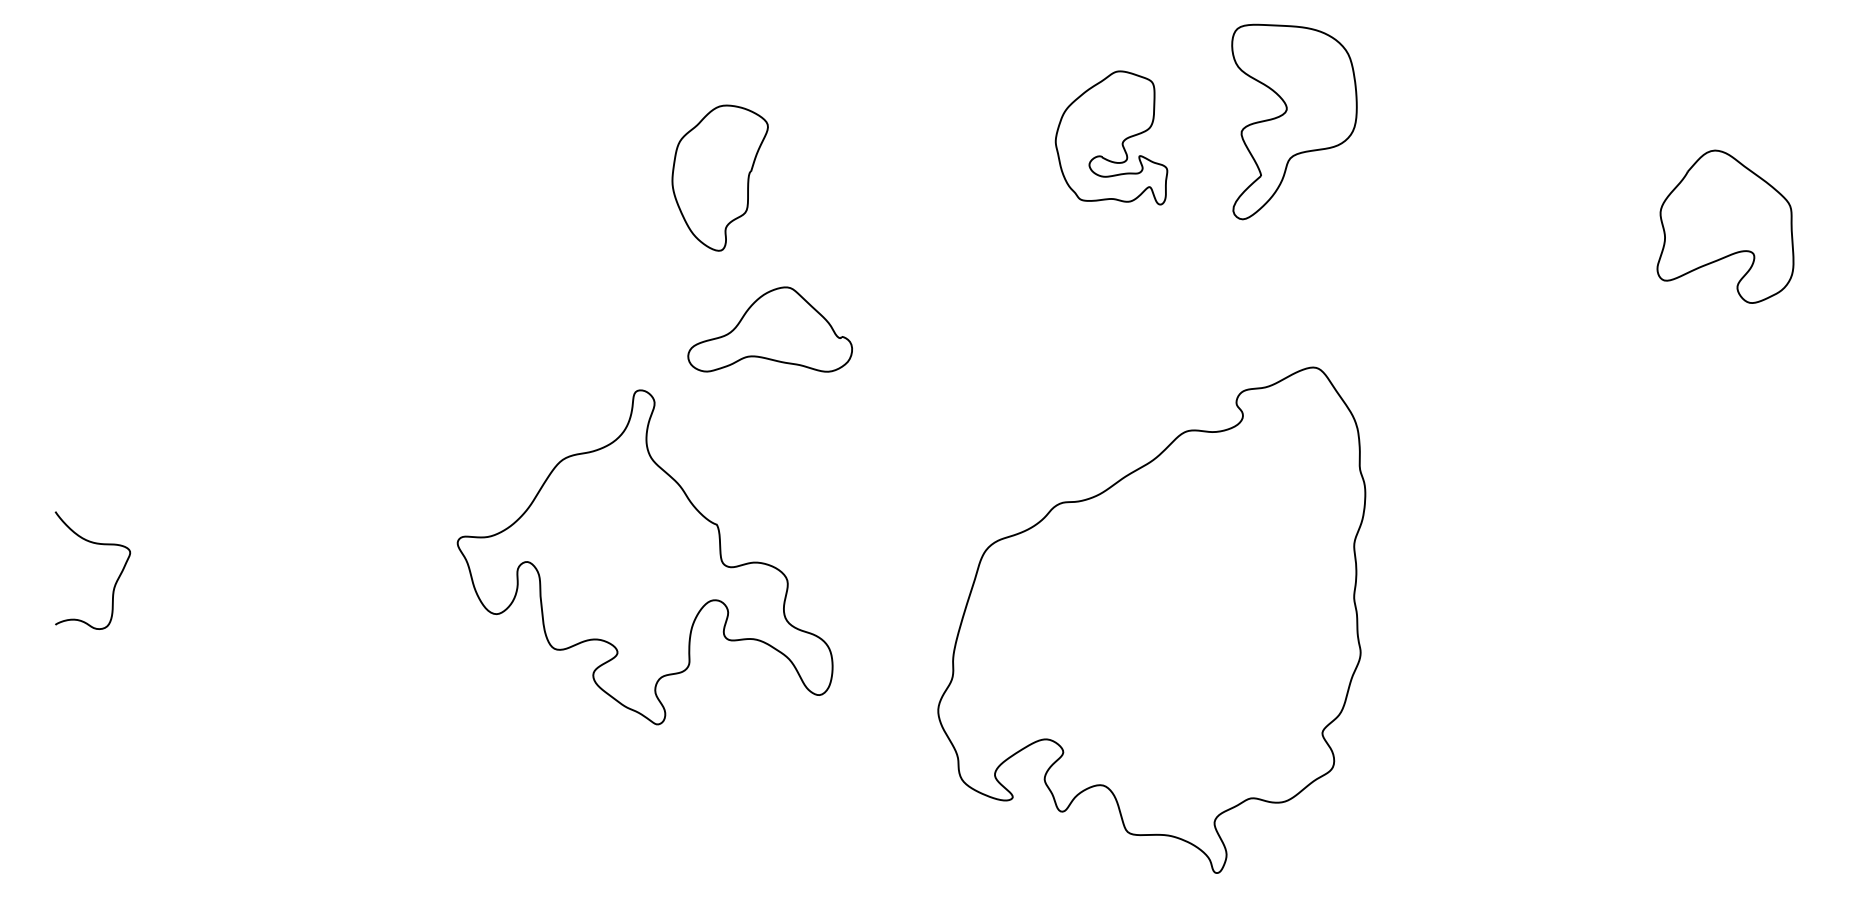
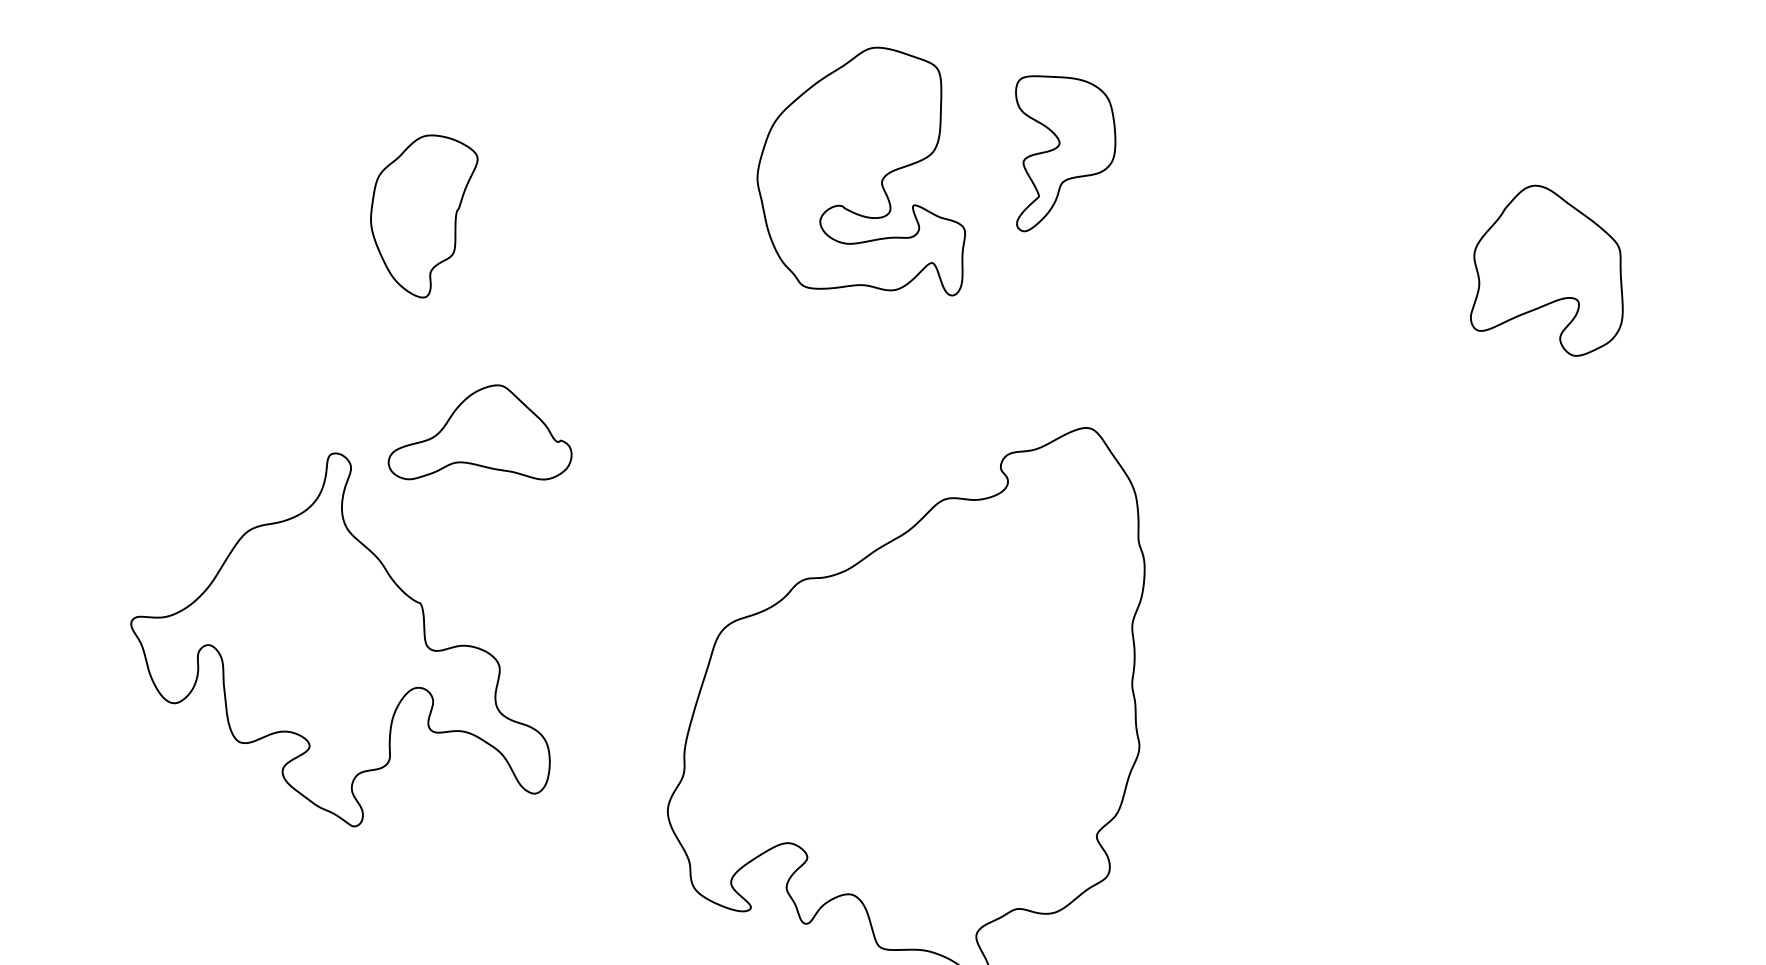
part: (1294, 121) -> (1065, 153), size x0.71
part: (1111, 137) -> (861, 171), size x1.67
part: (769, 329) -> (479, 432), moved

